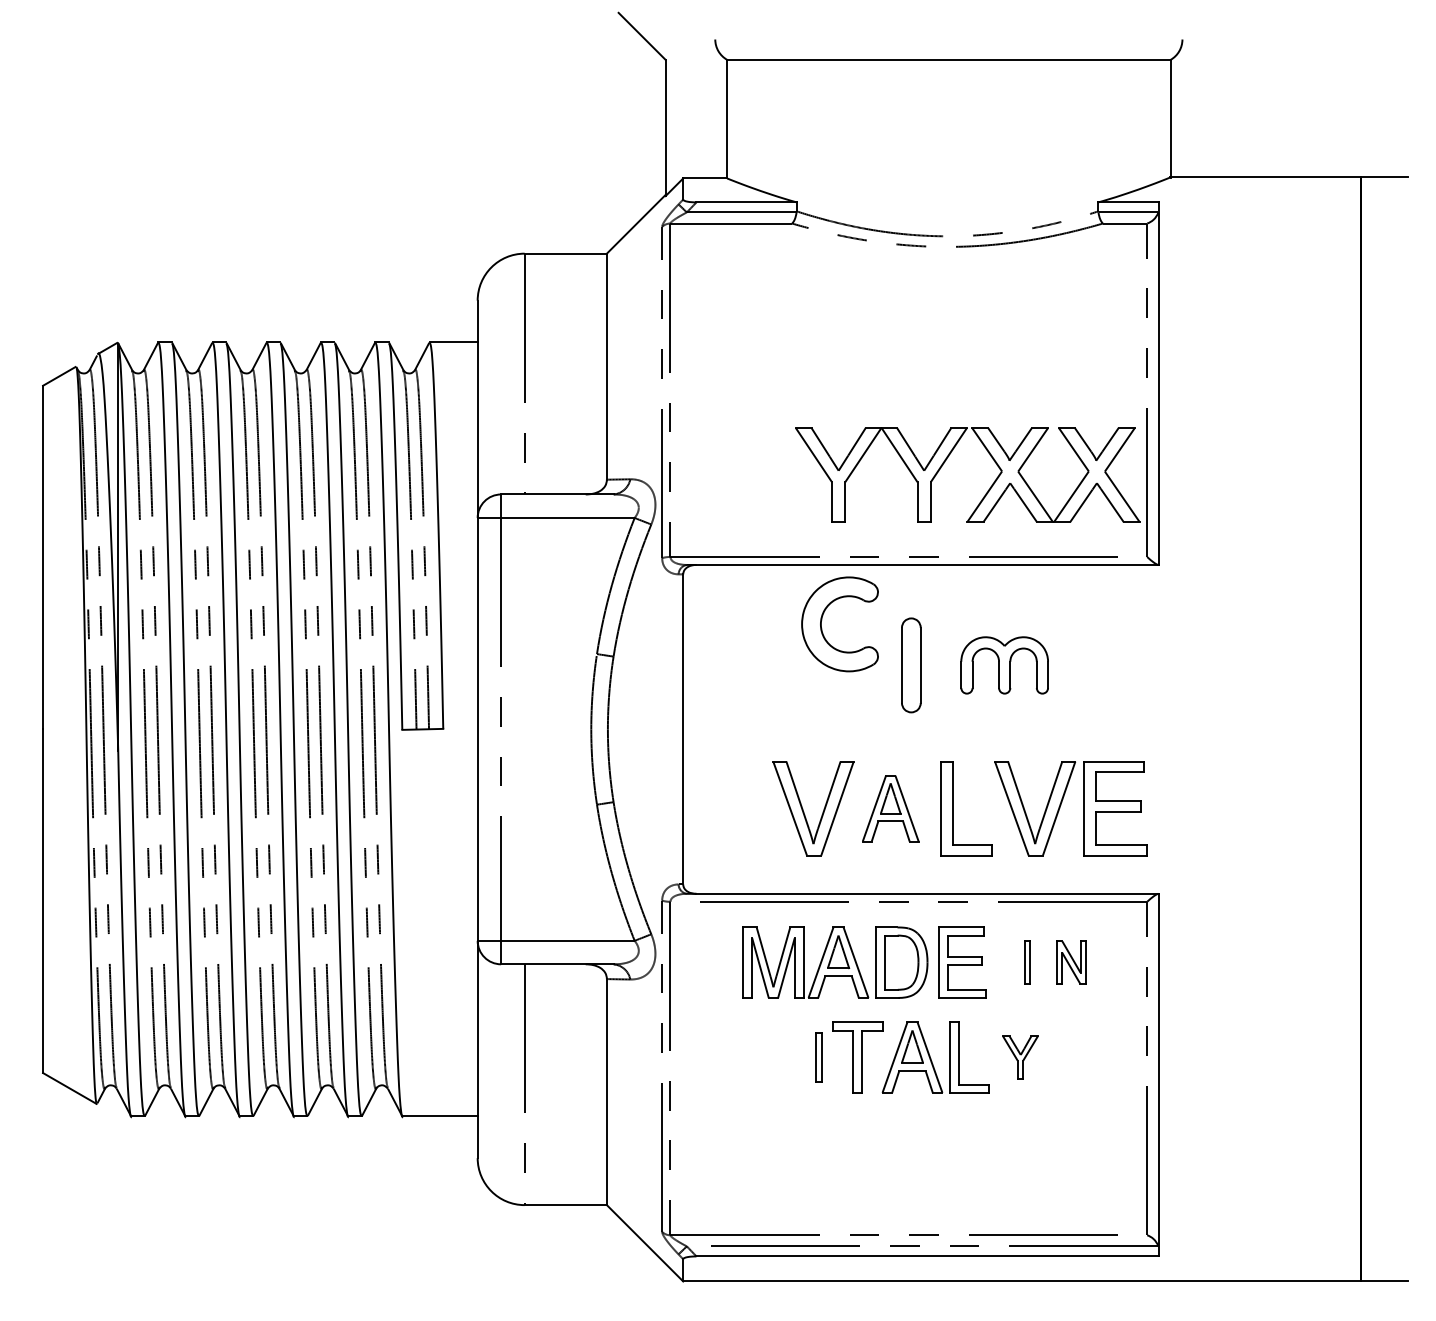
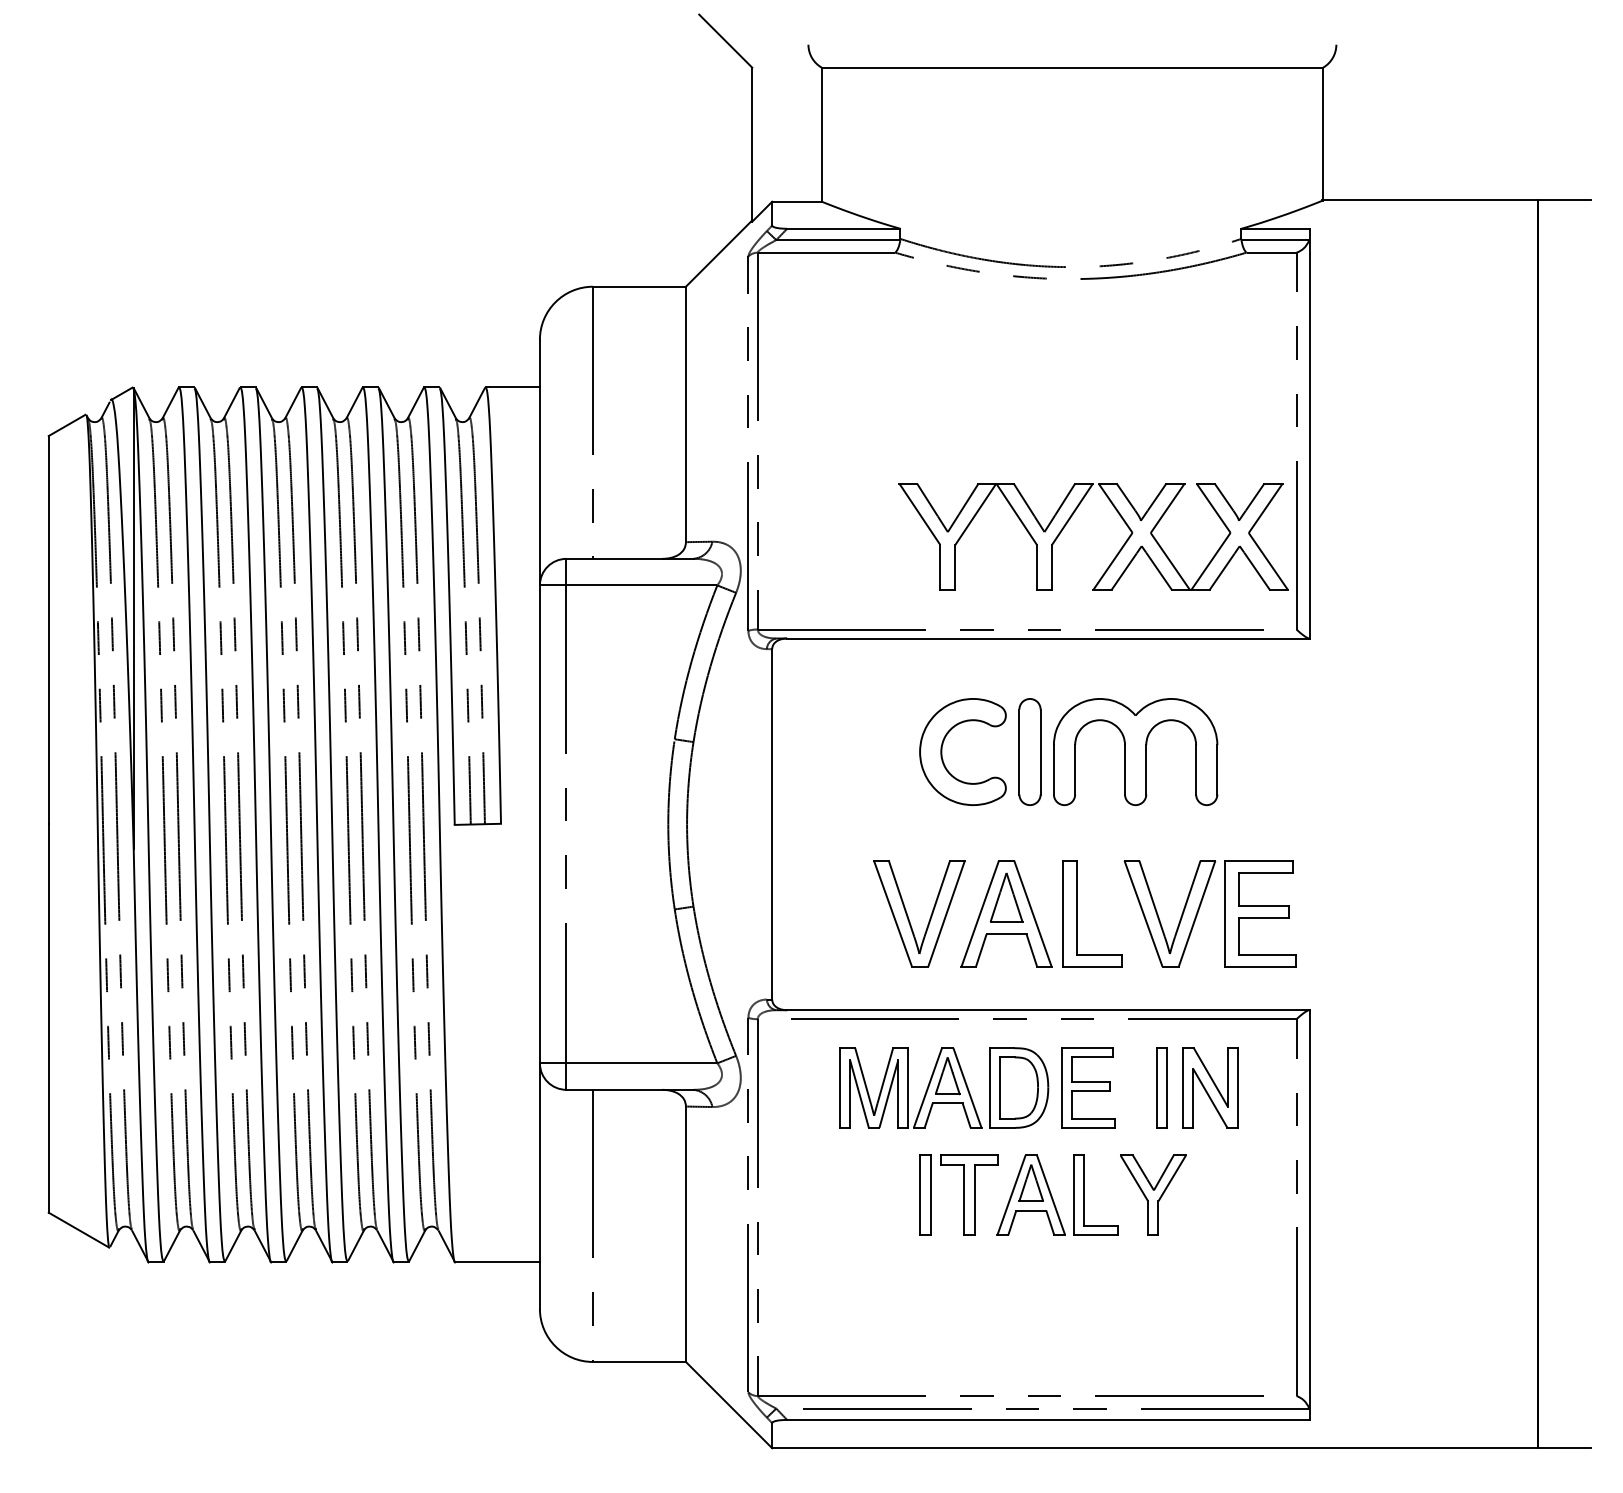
part: (822, 620) -> (943, 747), moved
part: (1004, 665) -> (1135, 752), size x1.67
part: (890, 808) -> (1006, 913), size x1.43
part: (1027, 962) -> (1161, 1087), size x1.67
part: (1071, 962) -> (1210, 1087), size x1.67
part: (818, 1057) -> (925, 1195), size x1.43
part: (1020, 1057) -> (1153, 1195), size x1.67

